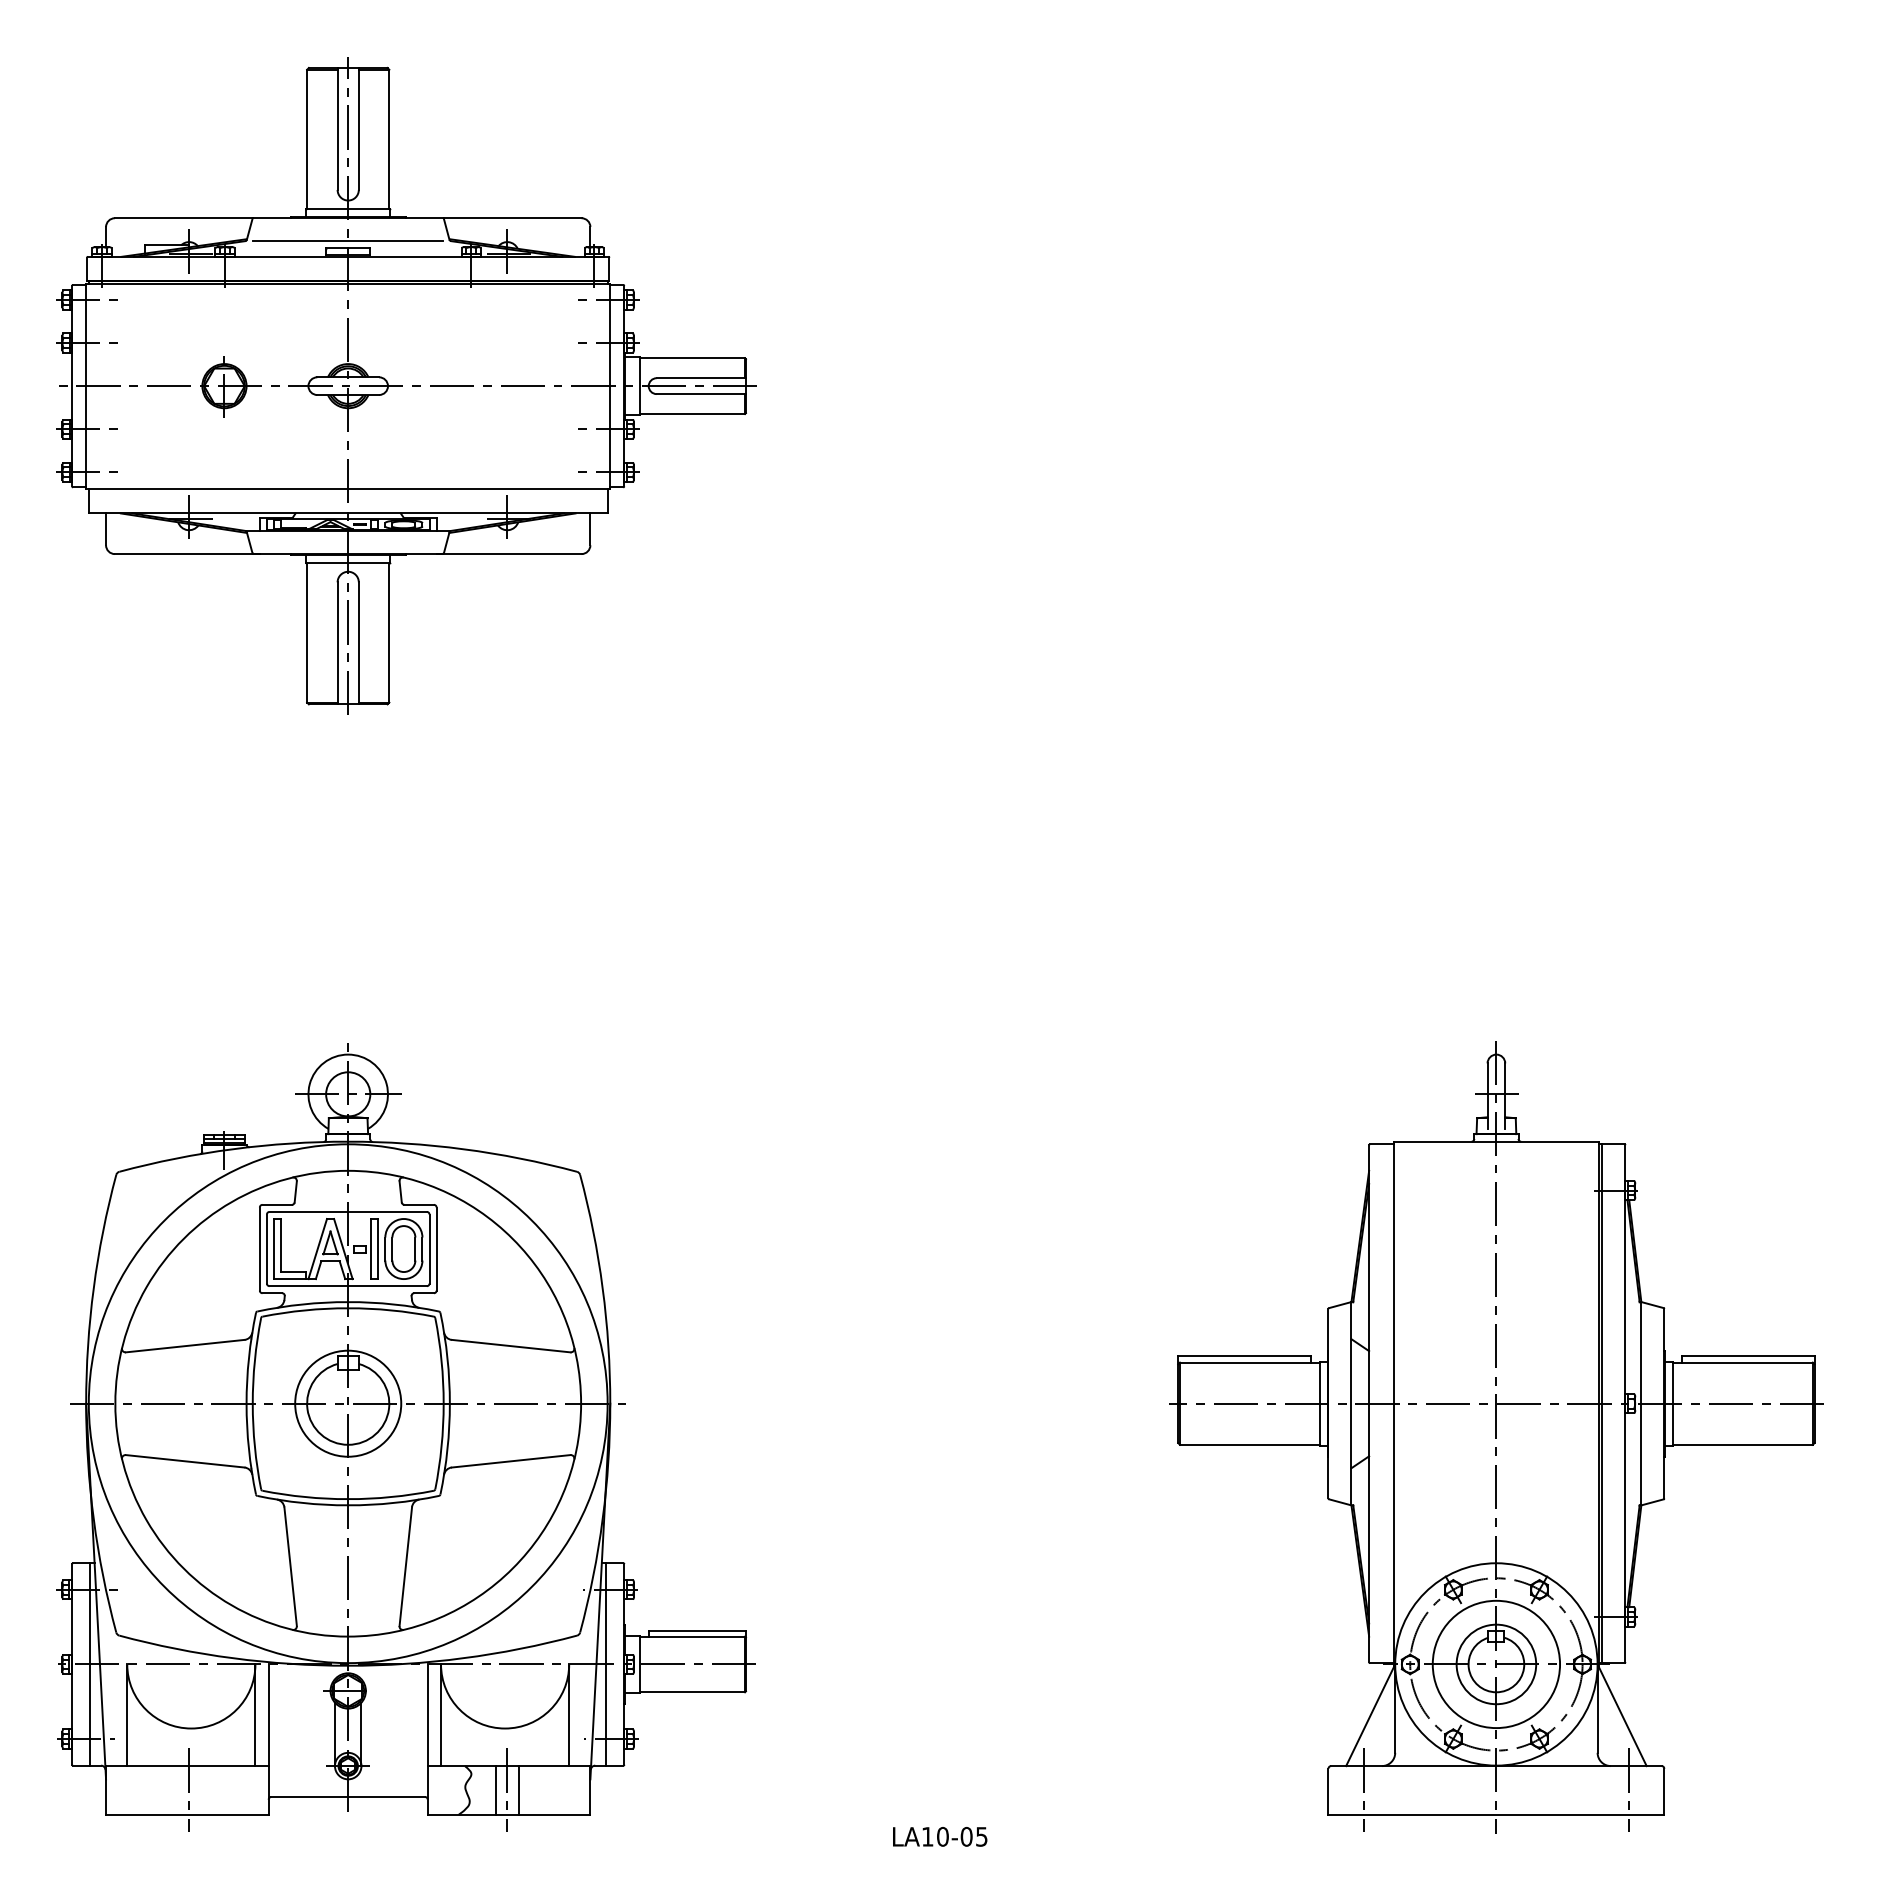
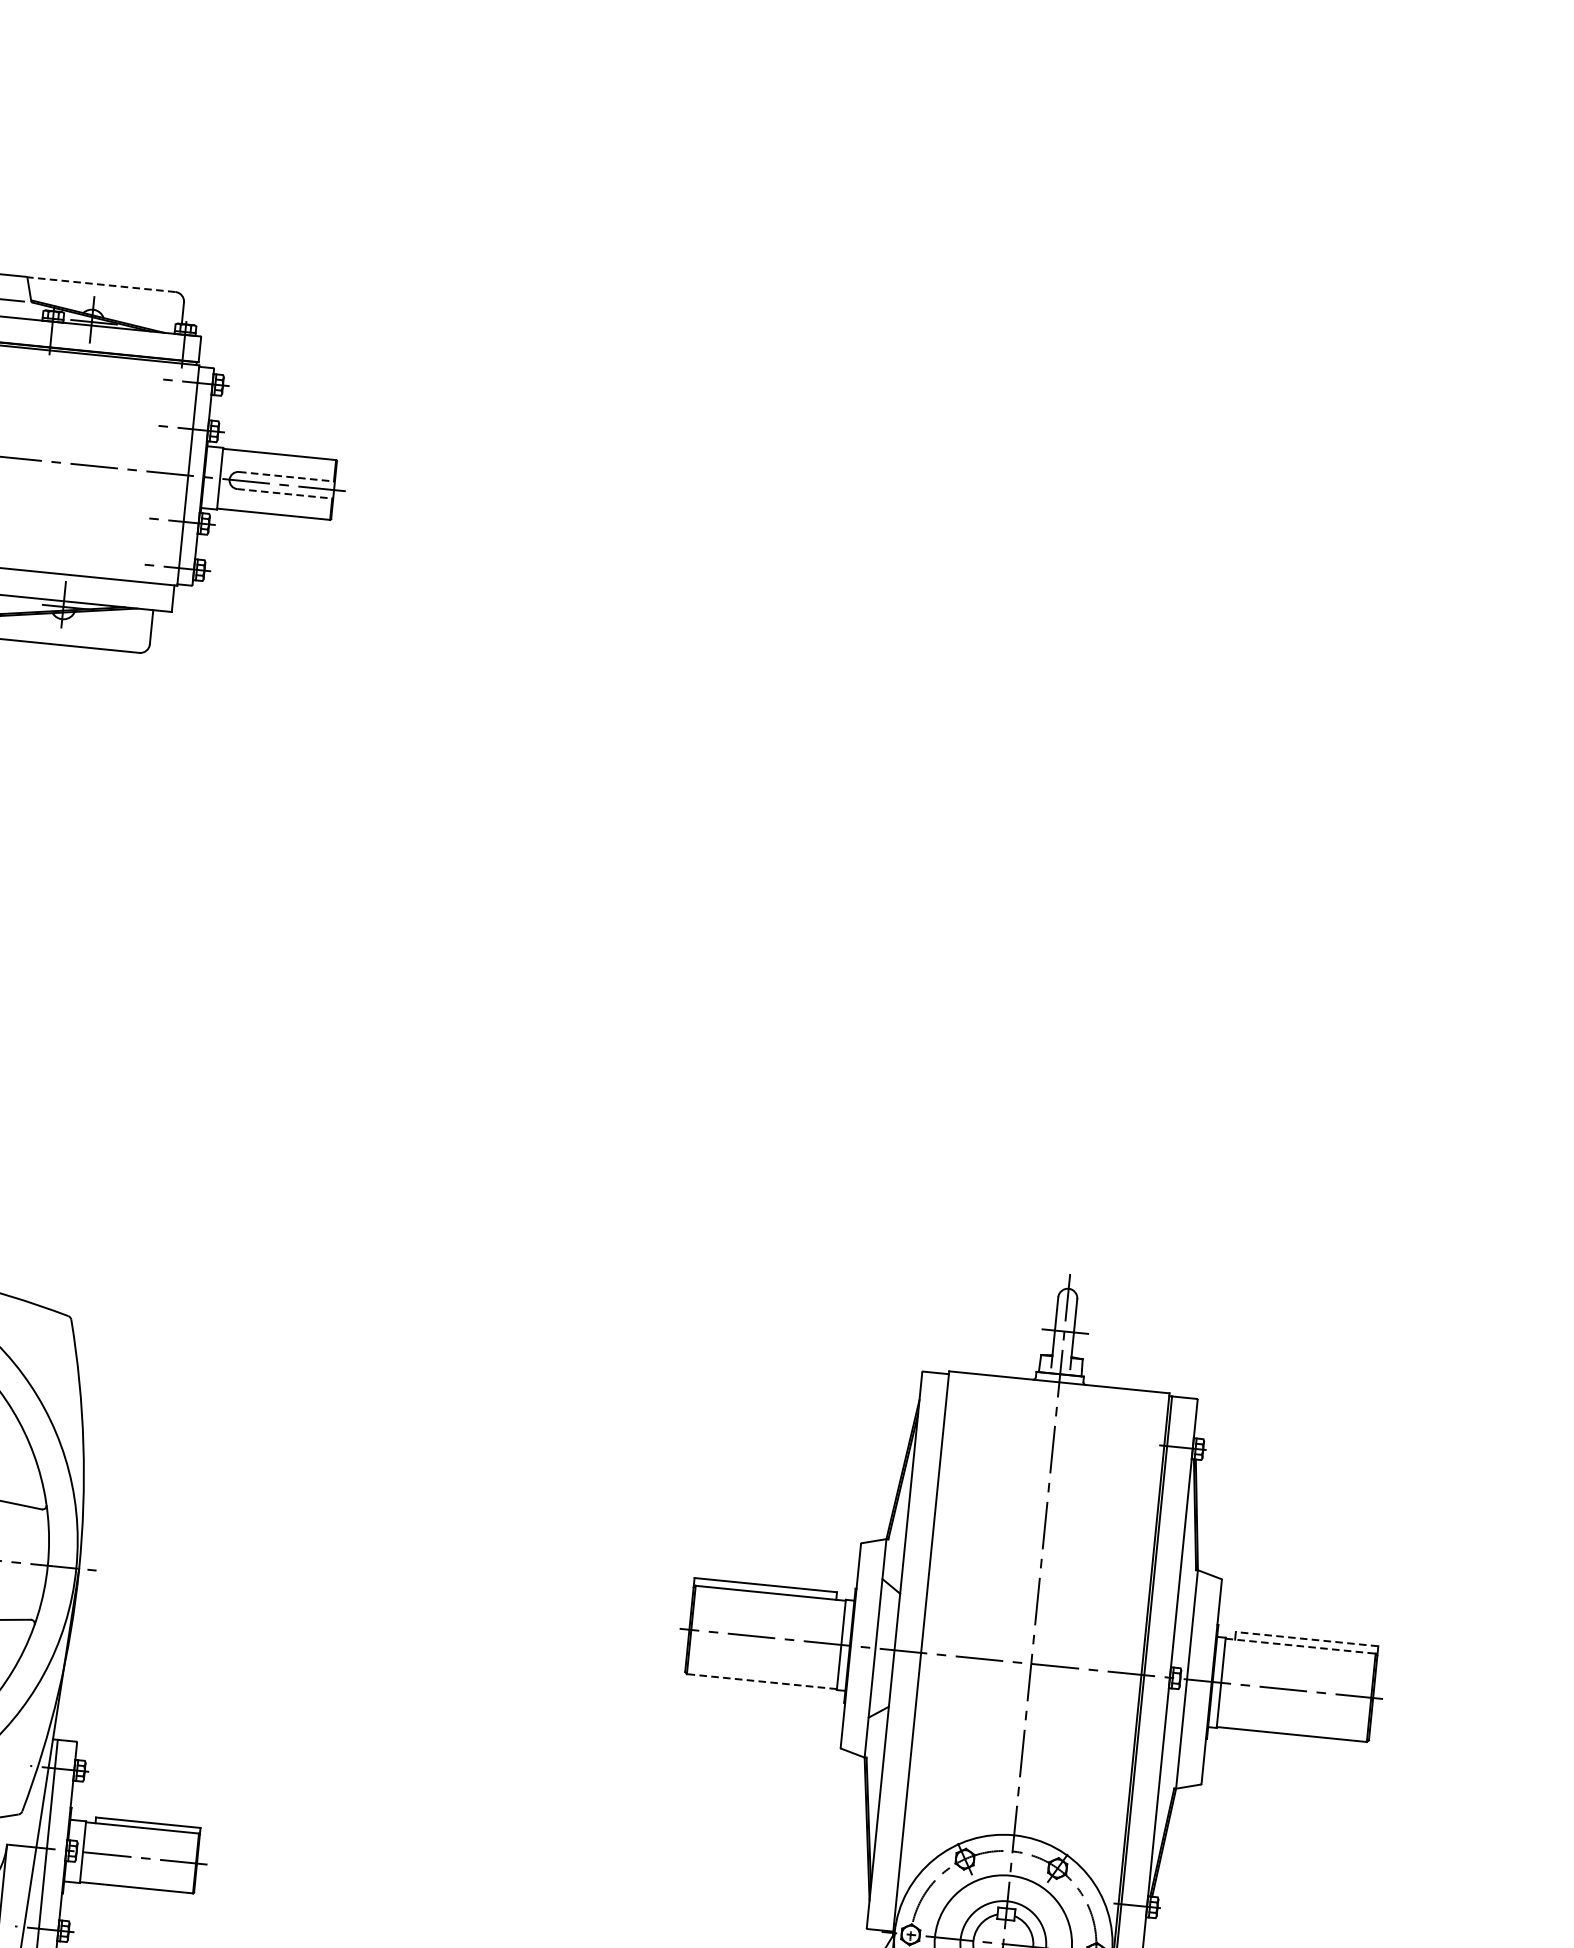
line: (512, 218) -> (101, 284), solid -> dashed
line: (701, 378) -> (287, 477), solid -> dashed
line: (701, 394) -> (285, 494), solid -> dashed
line: (1747, 1355) -> (1306, 1639), solid -> dashed
line: (1743, 1362) -> (1301, 1646), solid -> dashed
line: (1249, 1444) -> (761, 1681), solid -> dashed

